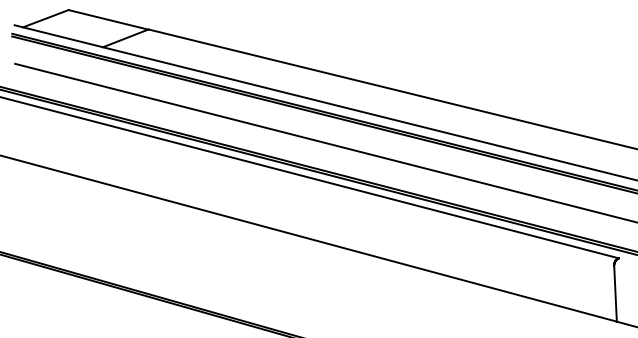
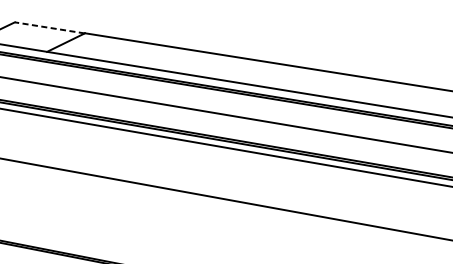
line: (107, 19) -> (48, 27), solid -> dashed

